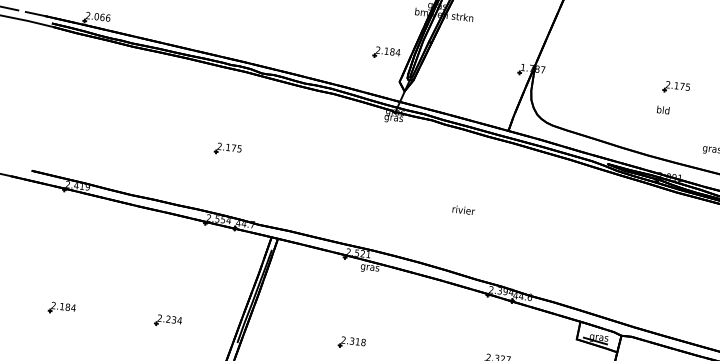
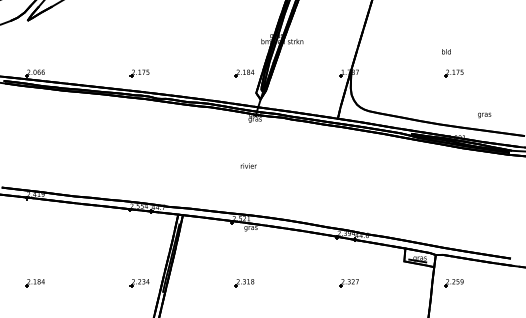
text: (663, 109) -> (446, 51), moved
part: (227, 149) -> (139, 73), moved
text: (463, 209) -> (248, 165), moved
part: (167, 321) -> (139, 283), moved

